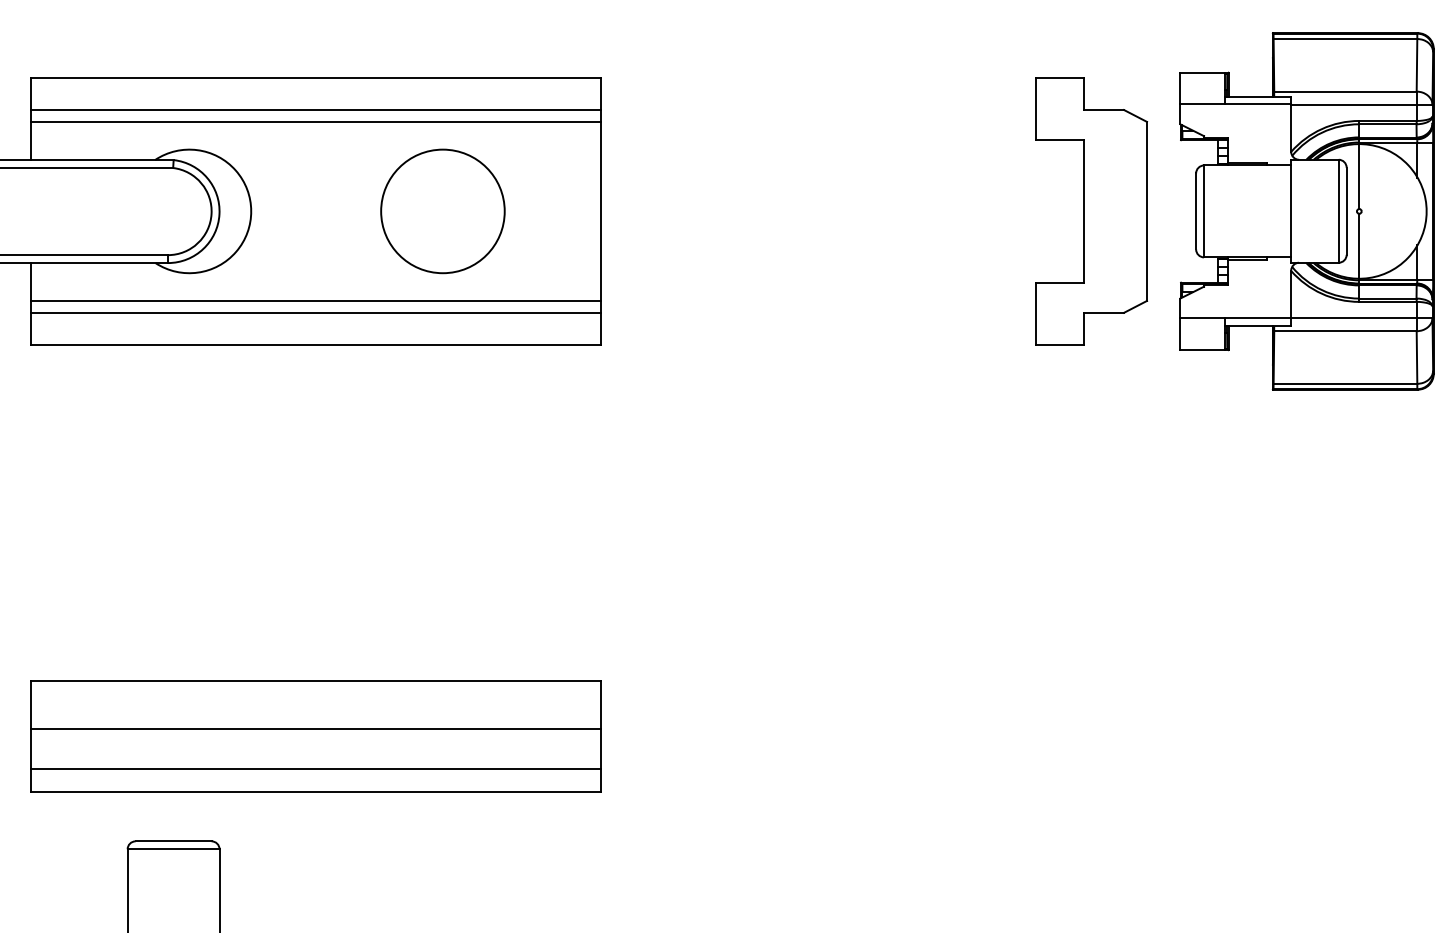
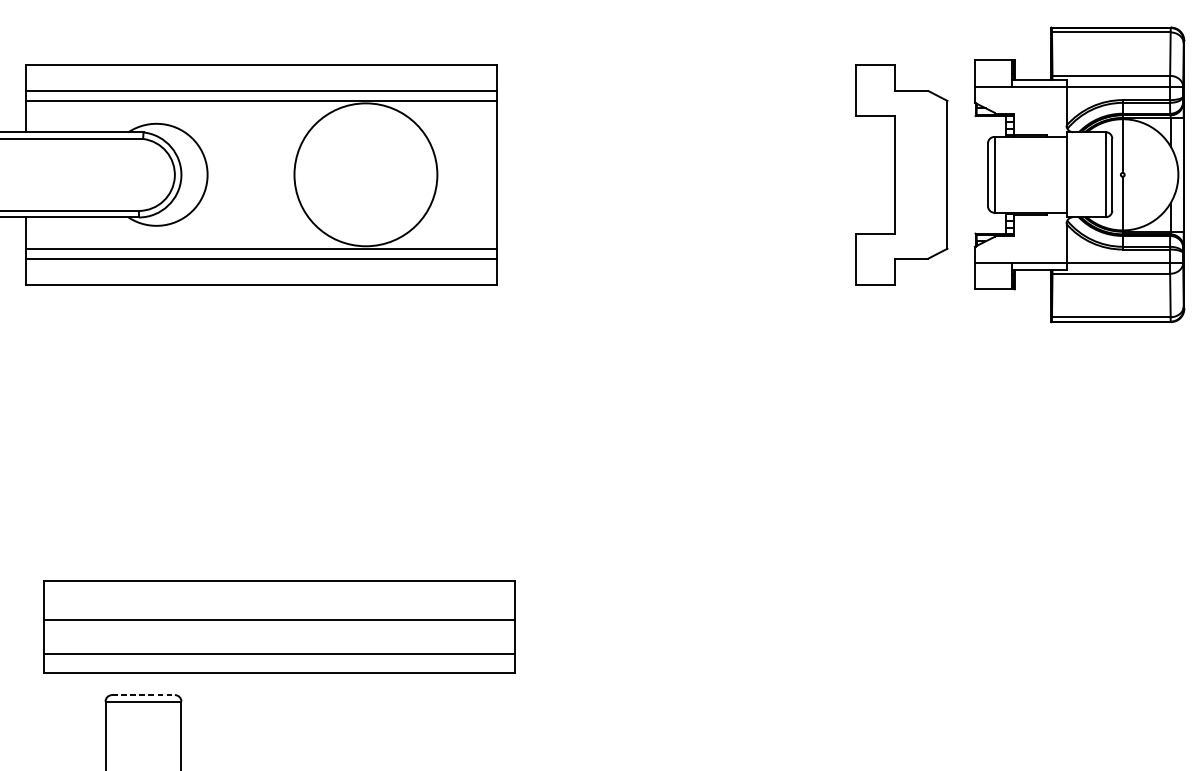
circle: (442, 211) -> (365, 174), size x1.4
part: (315, 736) -> (278, 626), moved
line: (174, 841) -> (144, 695), solid -> dashed

